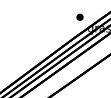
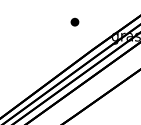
part: (79, 16) -> (74, 21), moved

